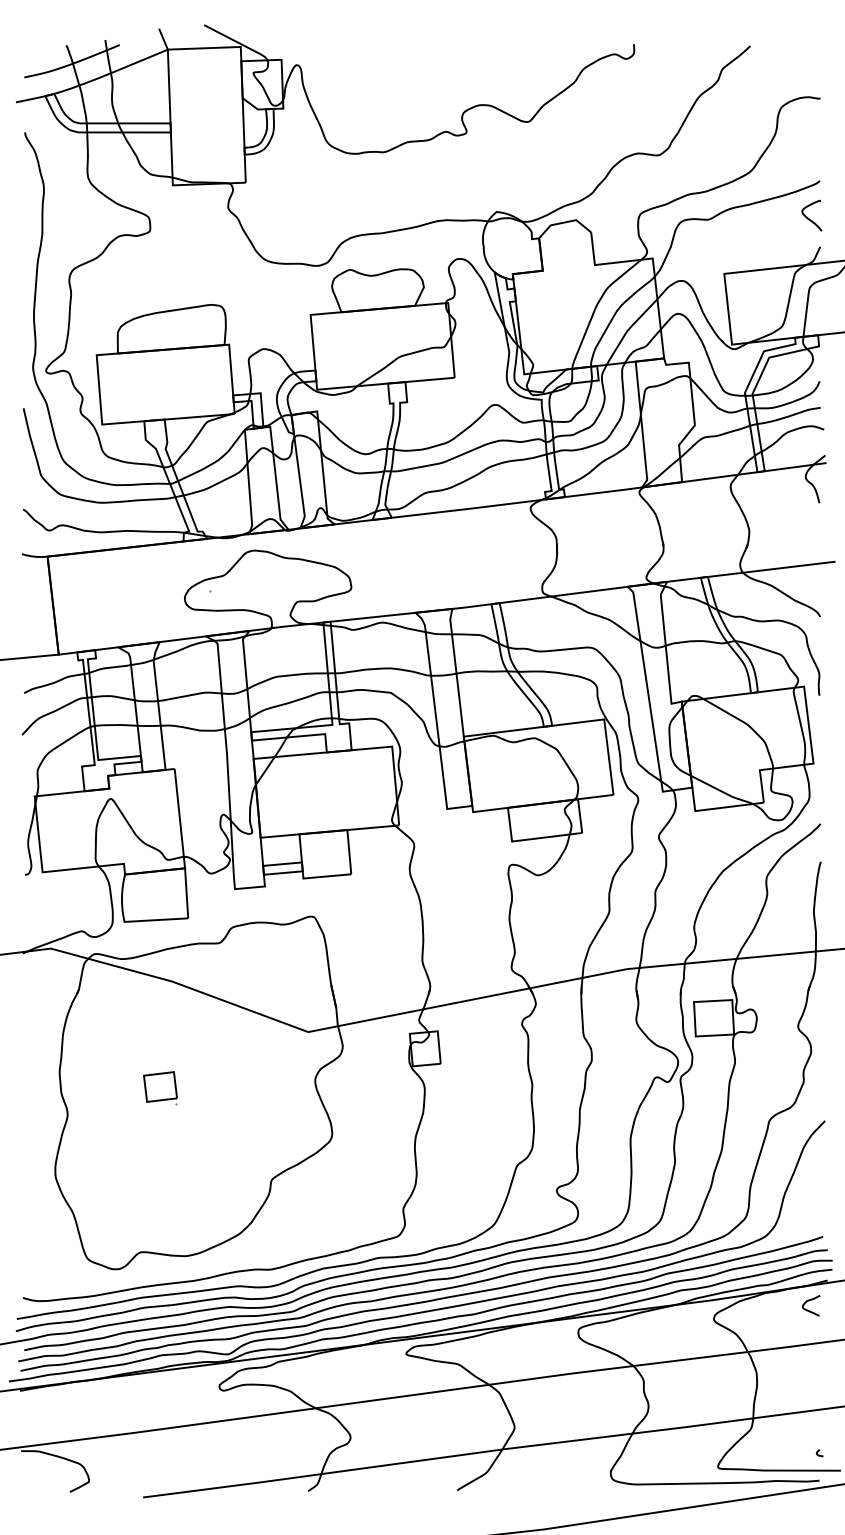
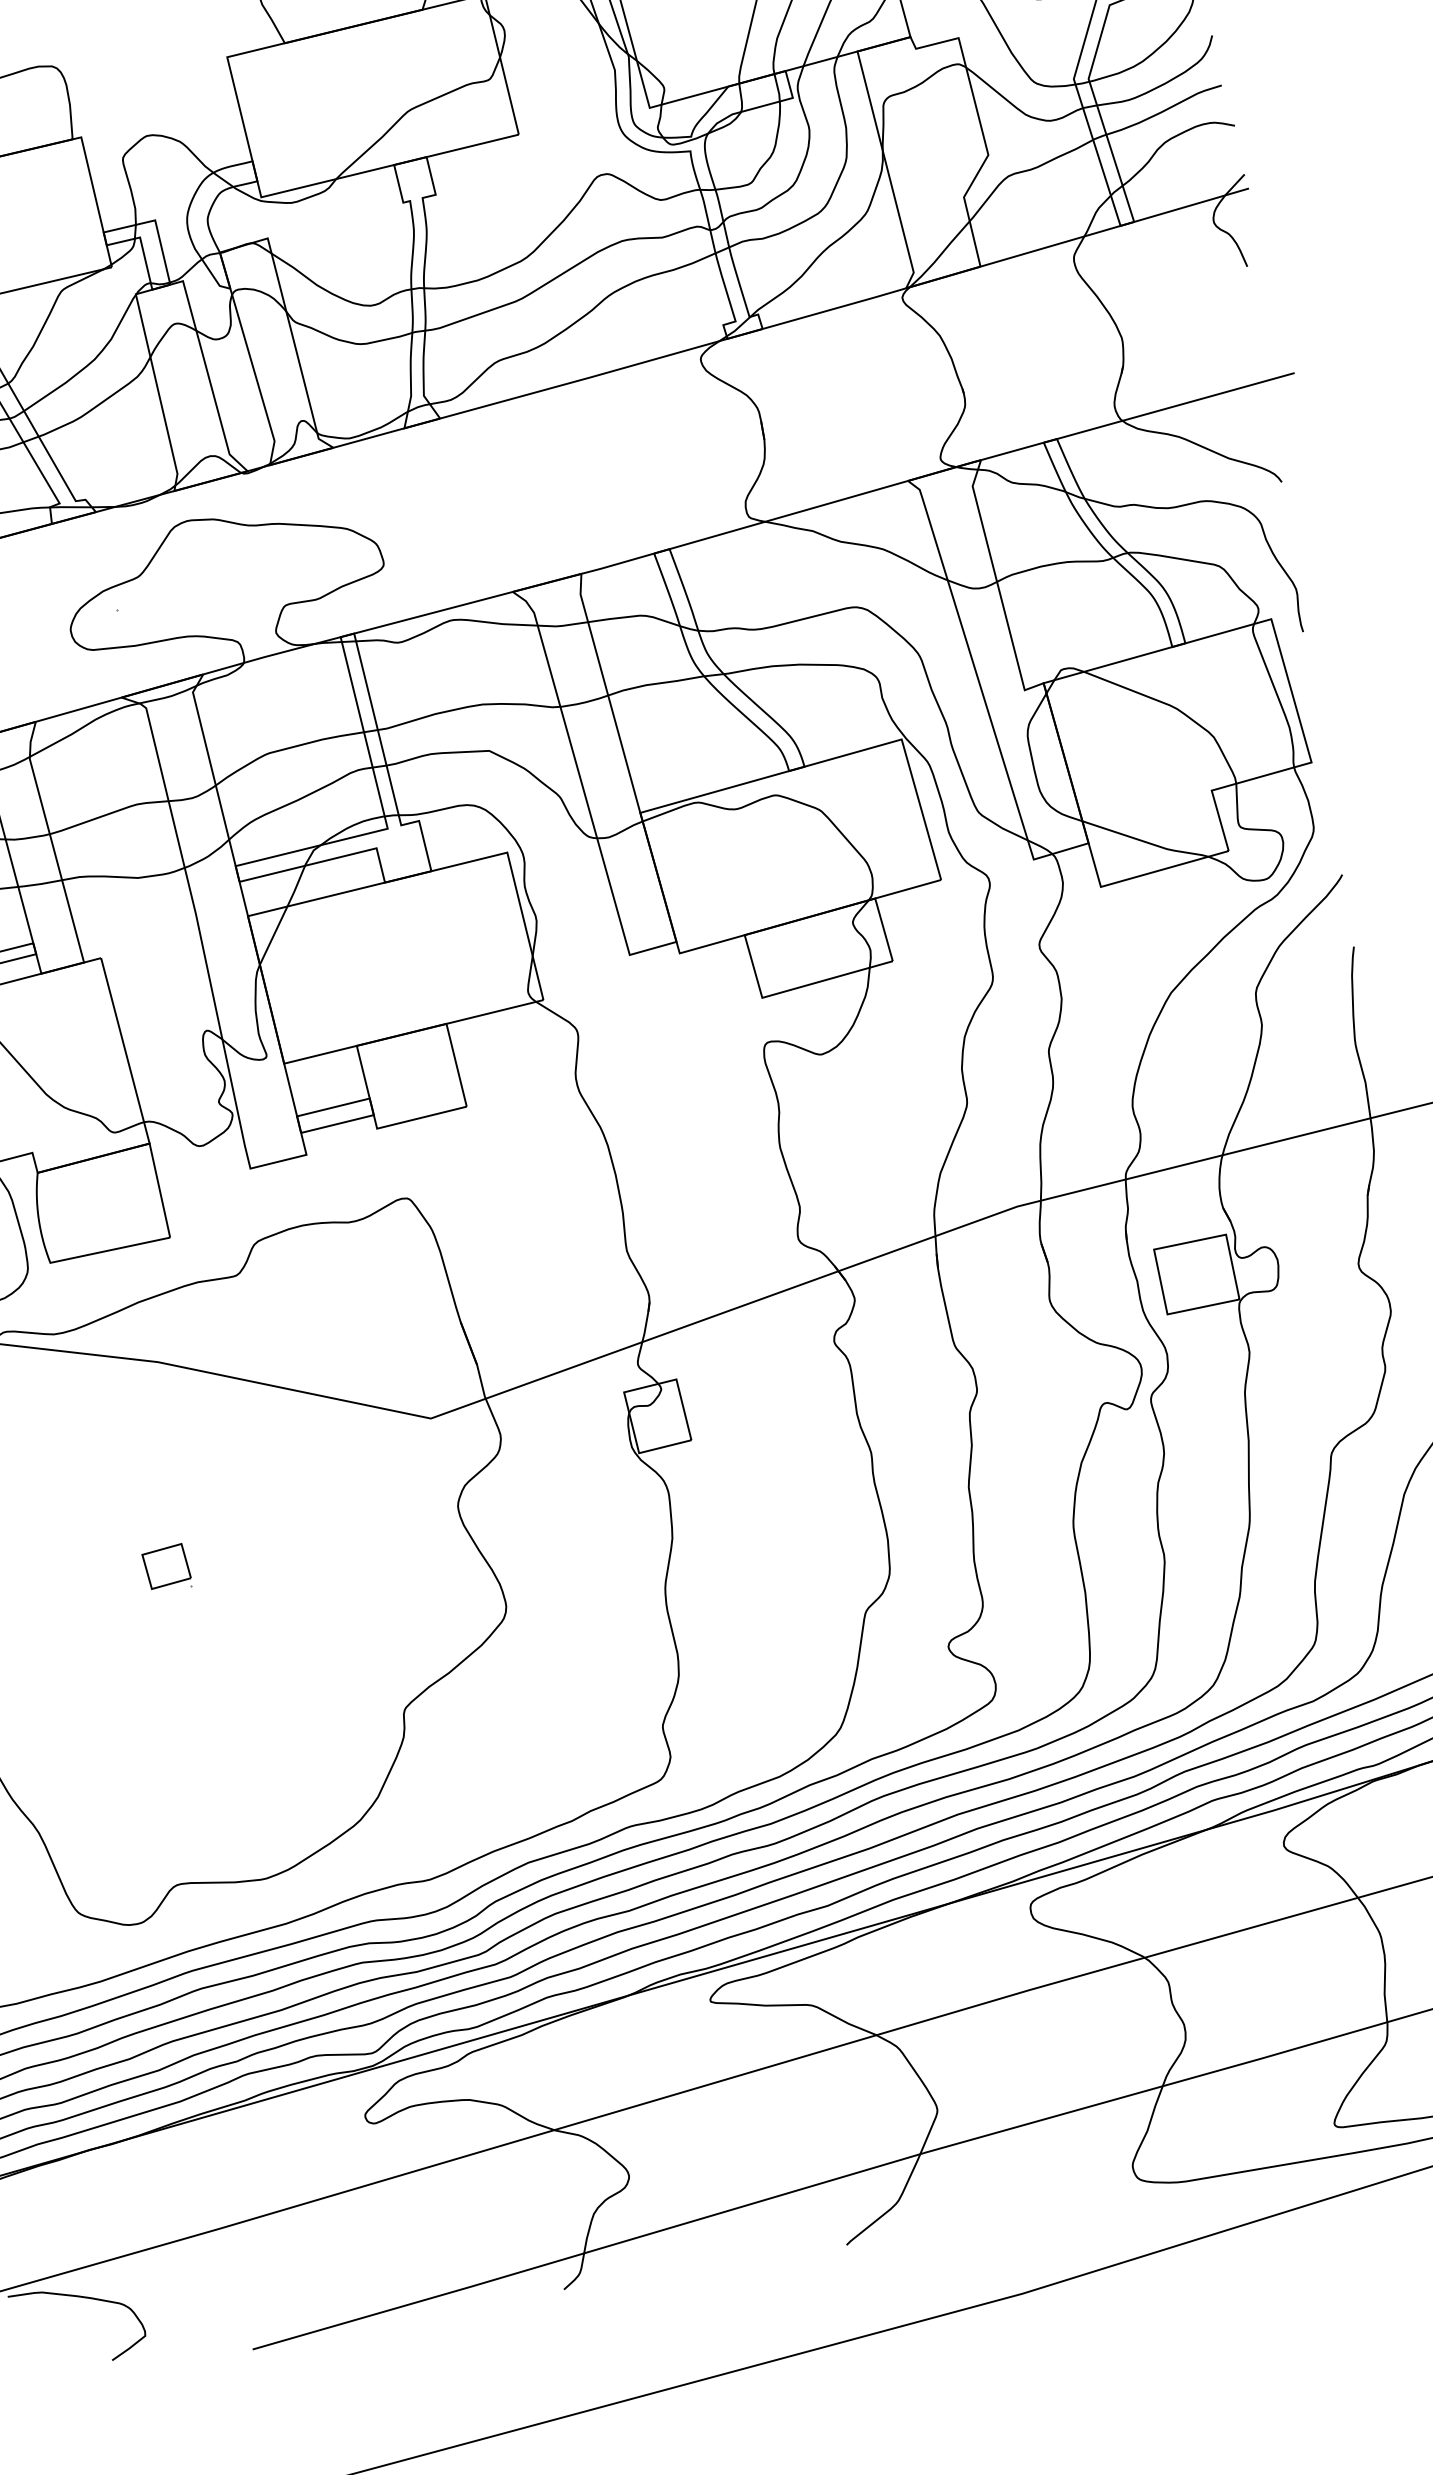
part: (160, 1088) -> (166, 1568), size x0.7

